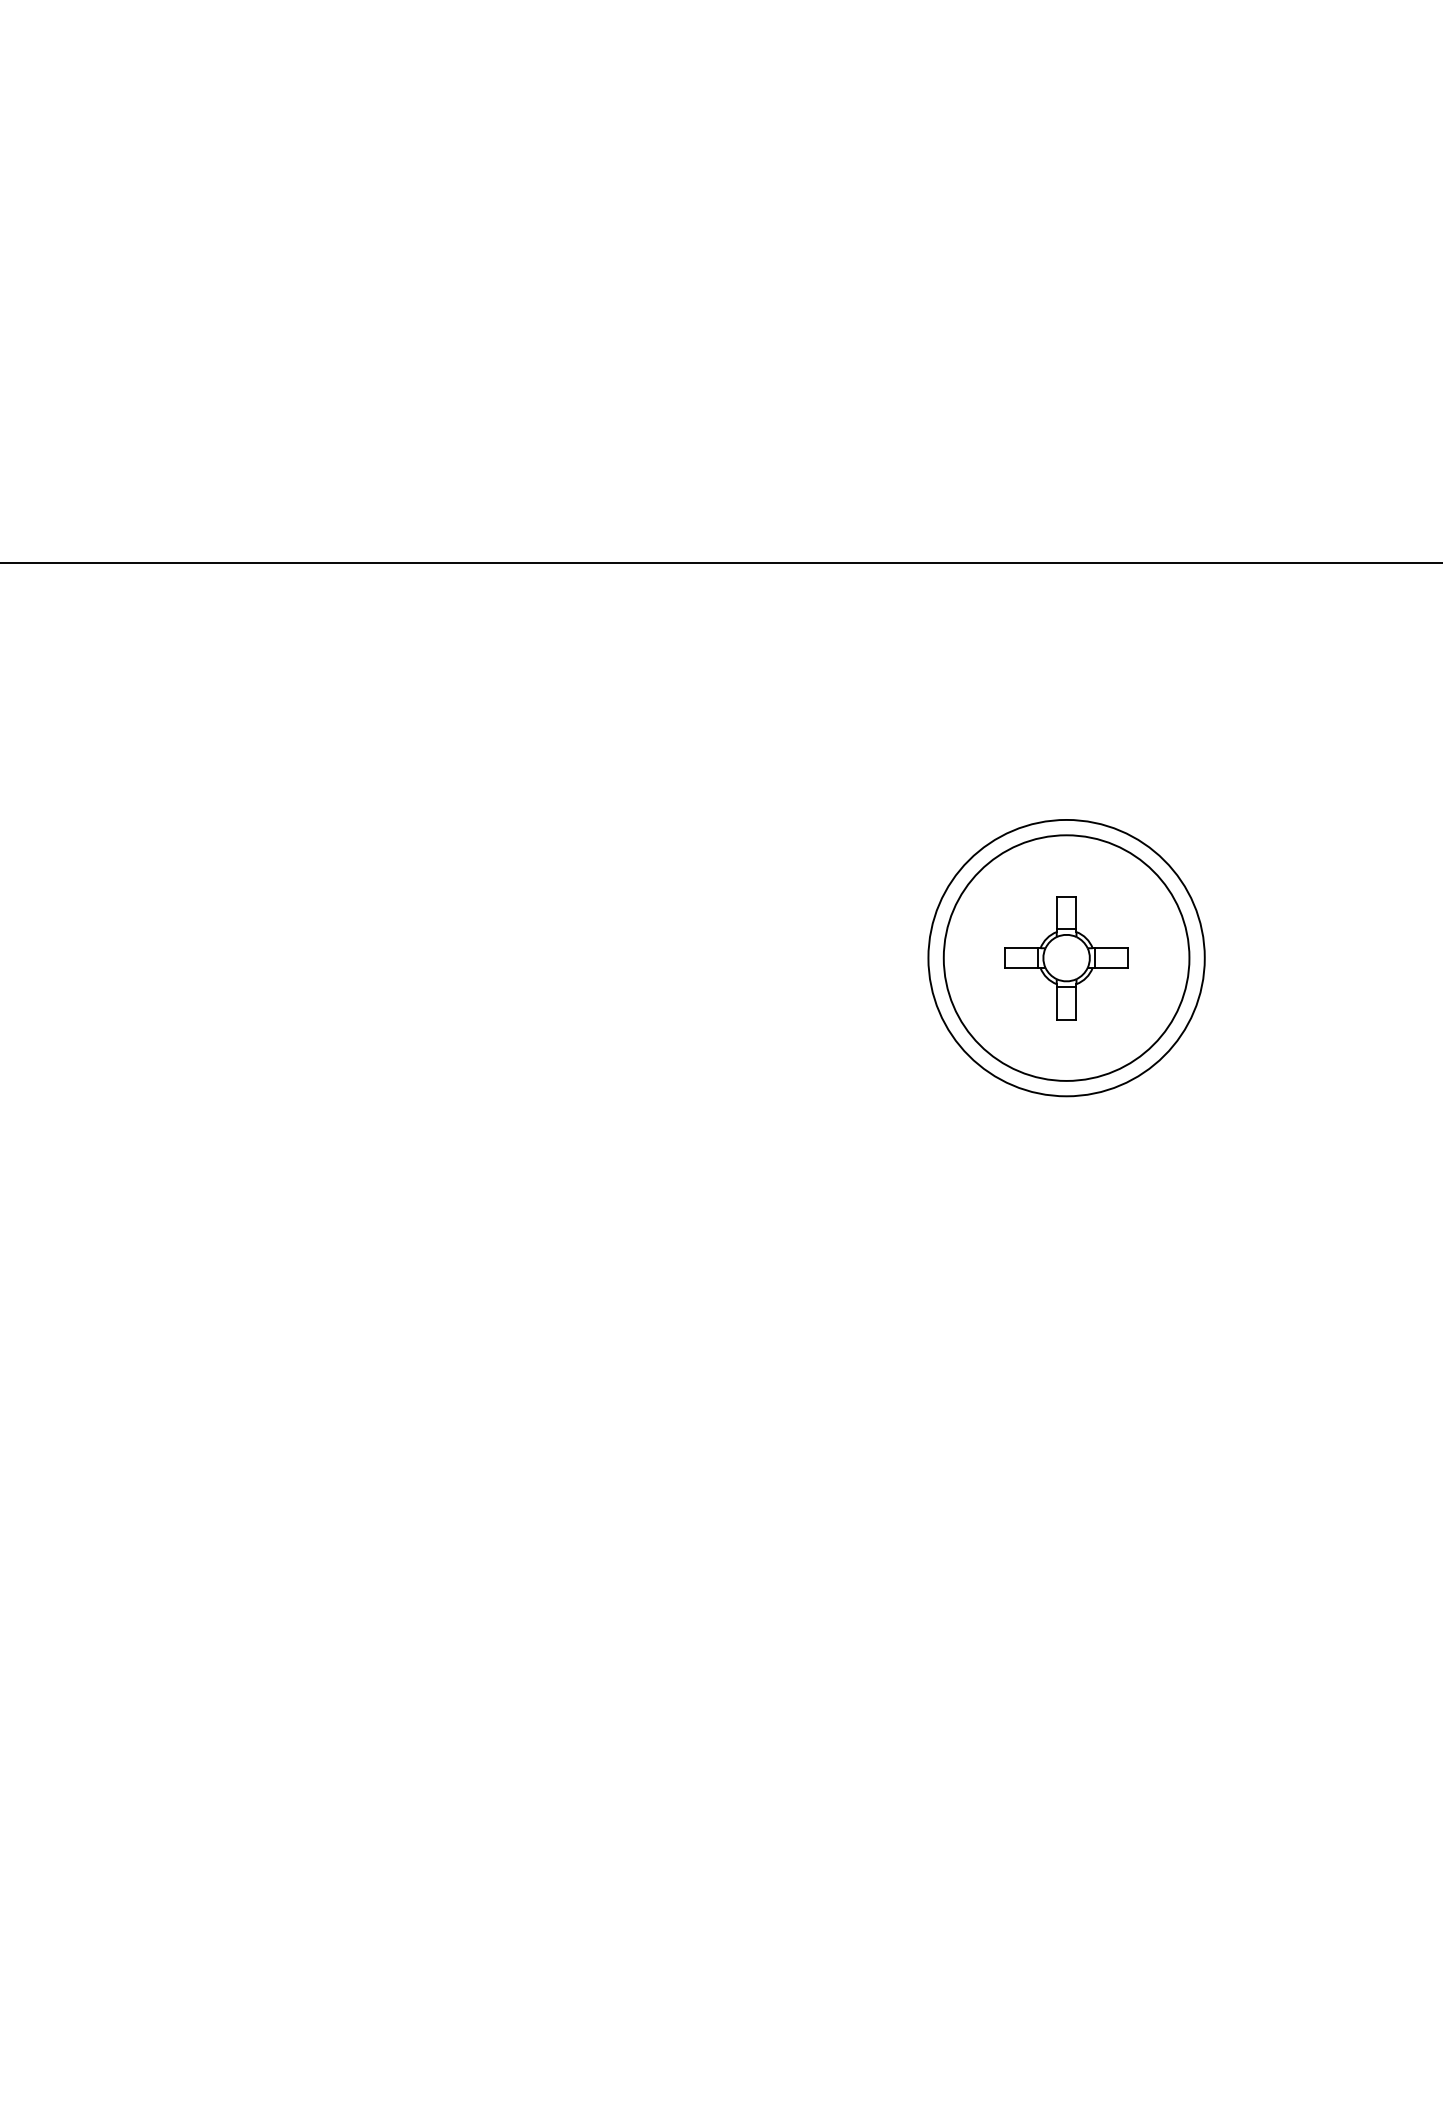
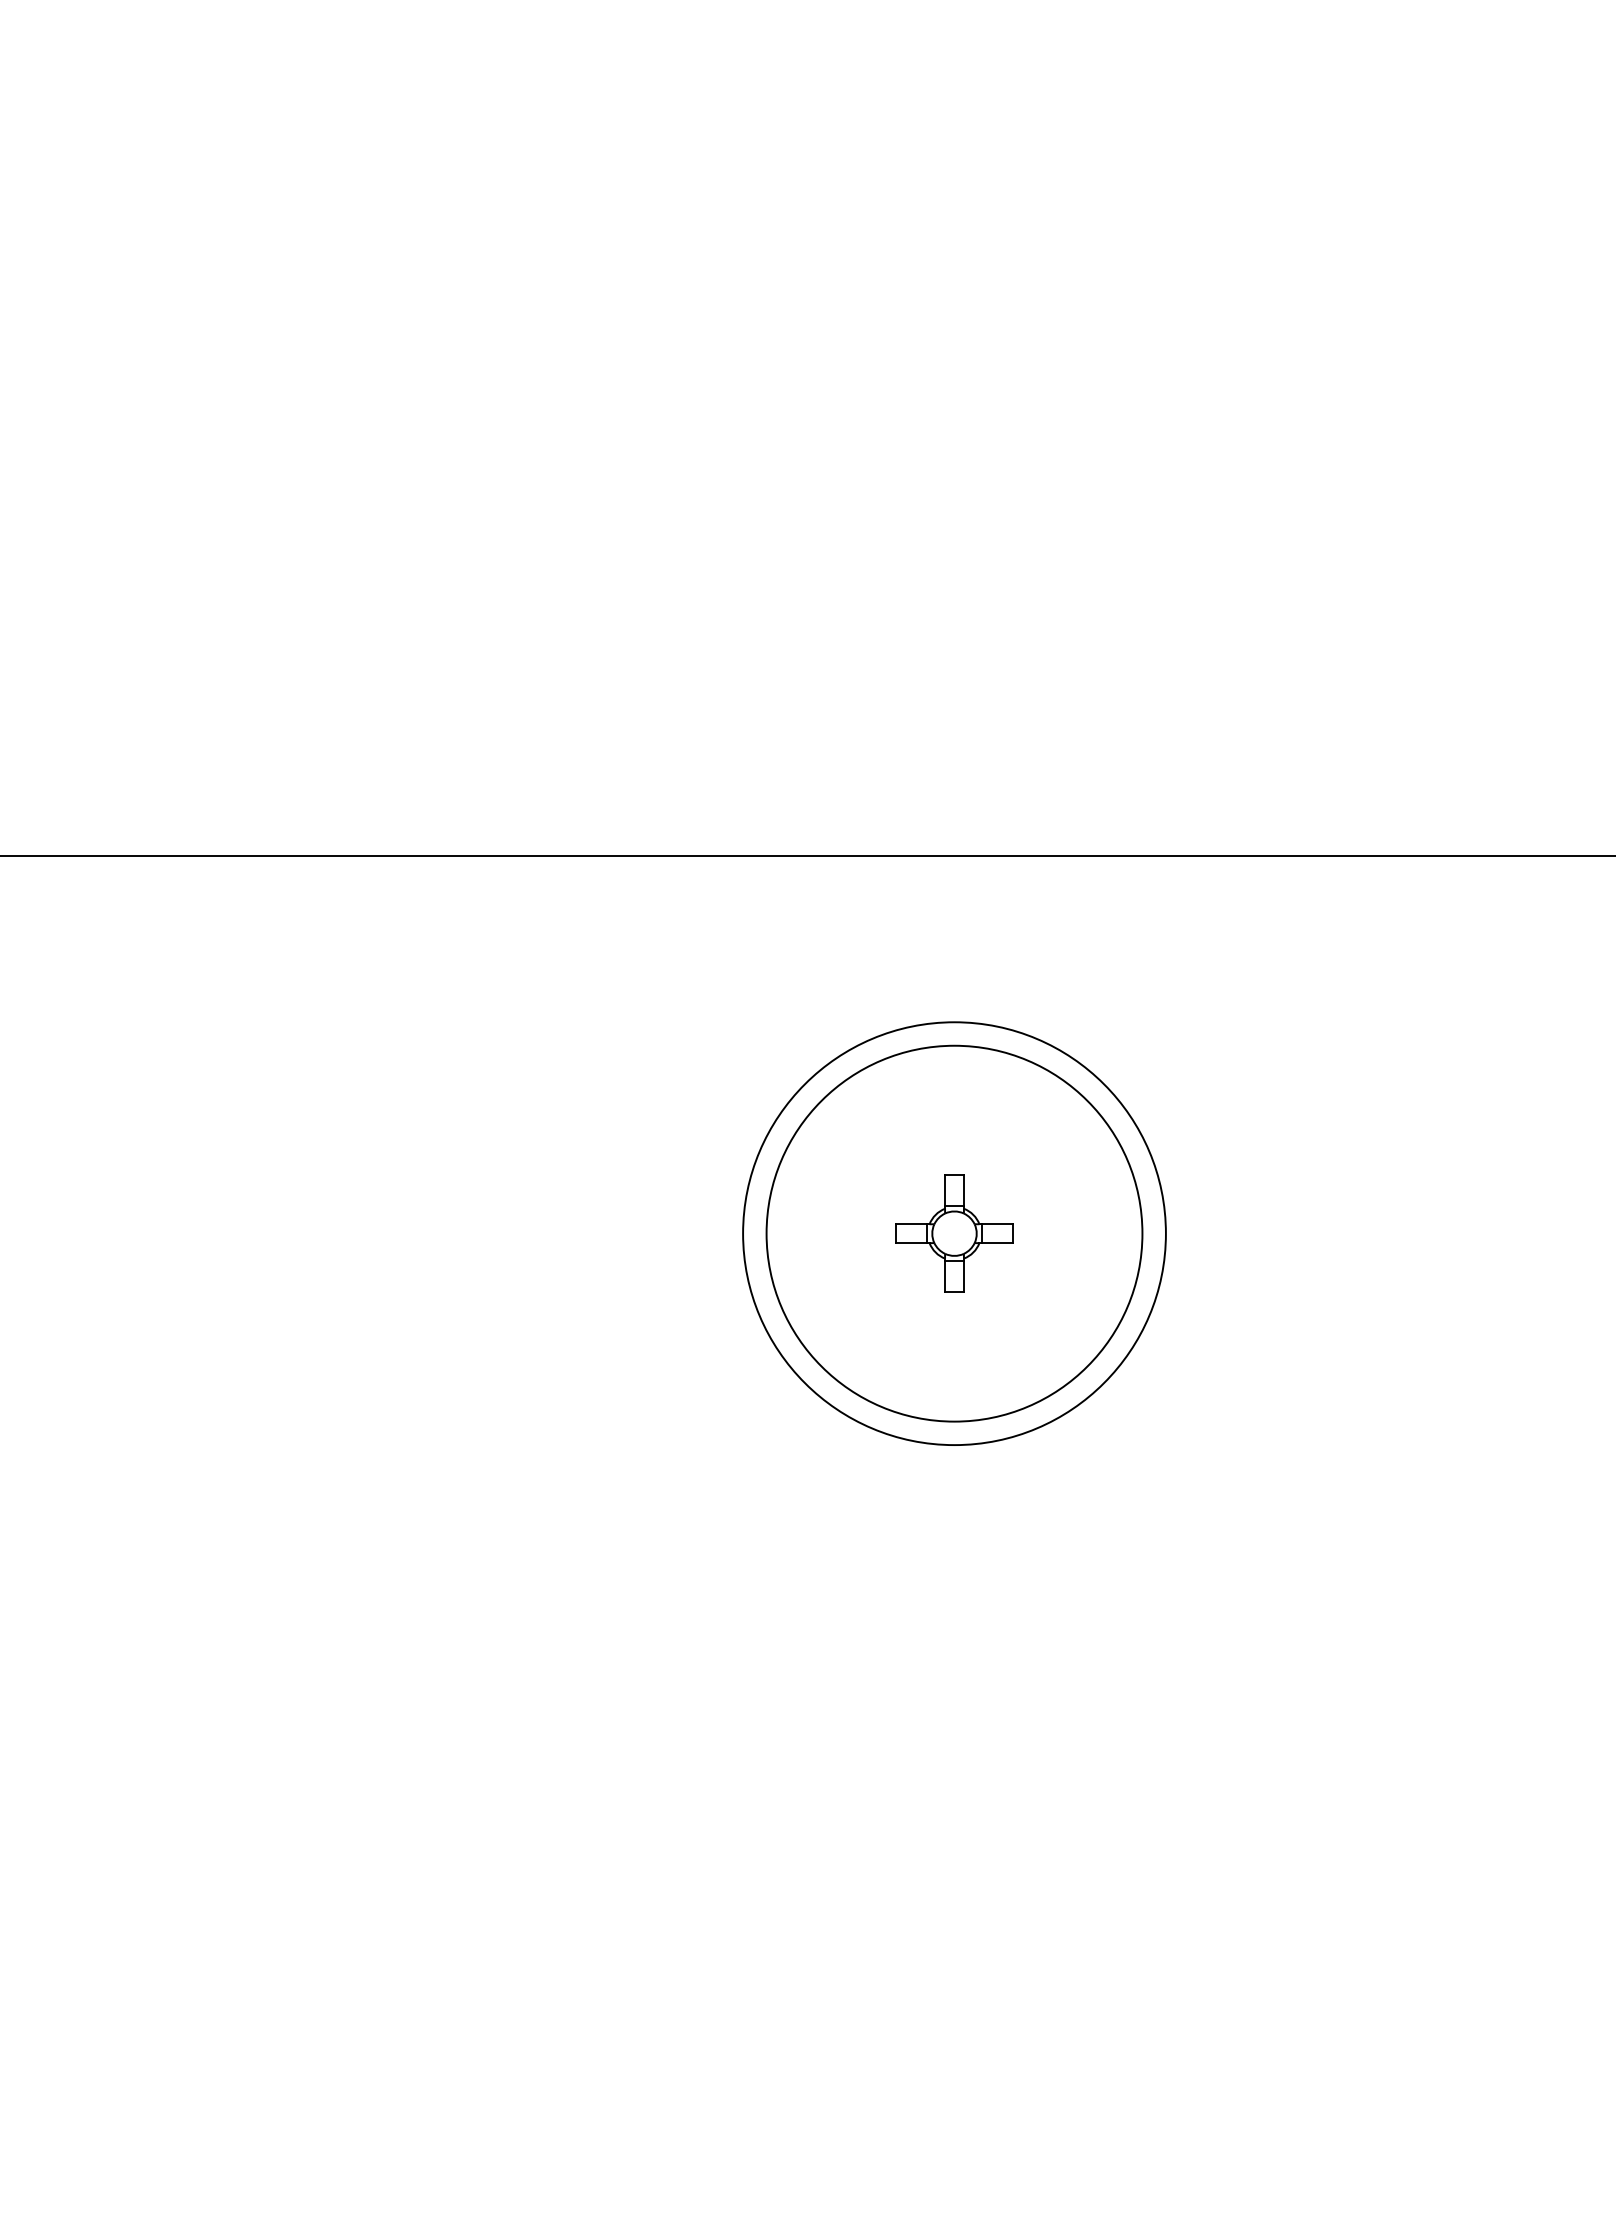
circle: (1066, 957) -> (954, 1233), size x1.6
circle: (1066, 957) -> (954, 1233), size x1.6

